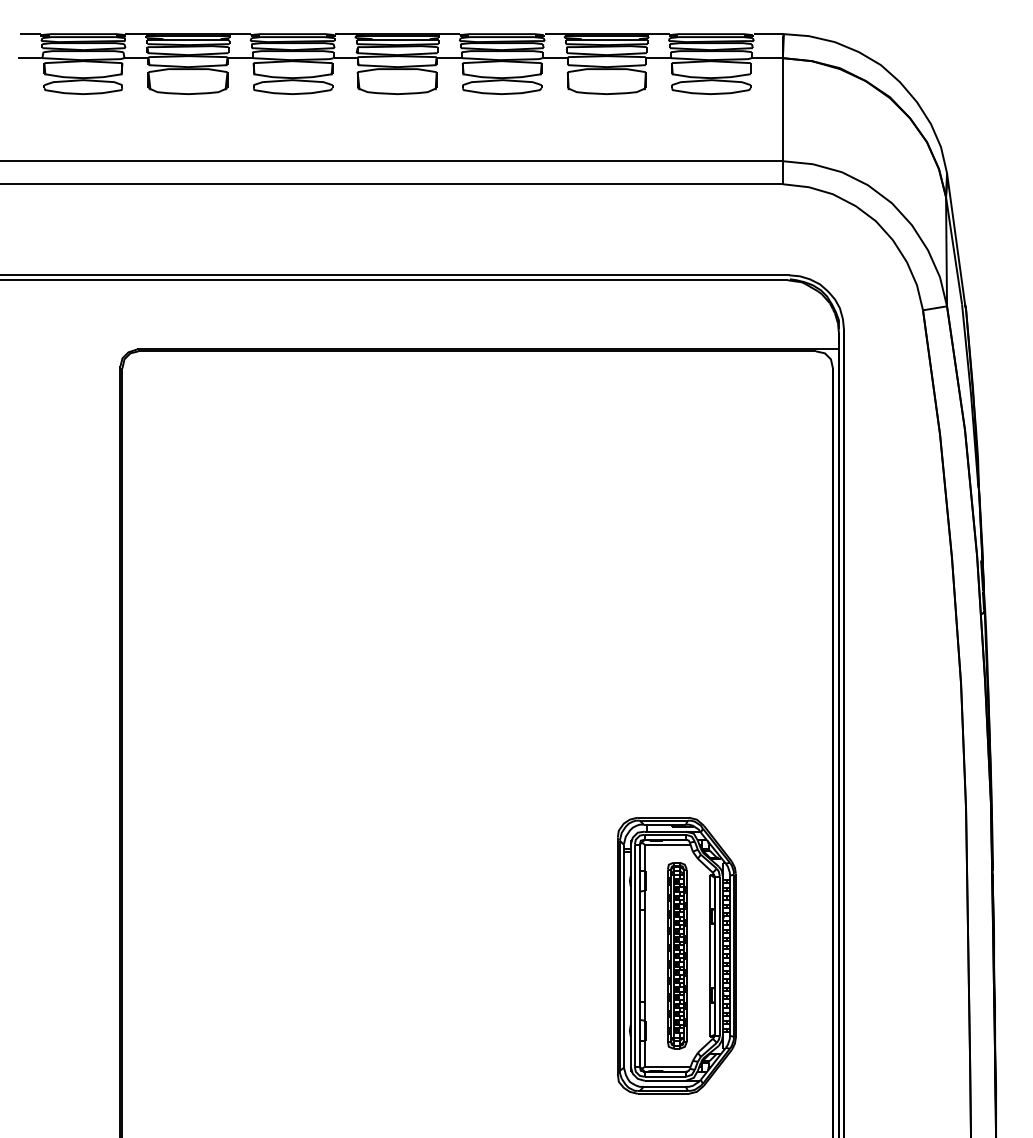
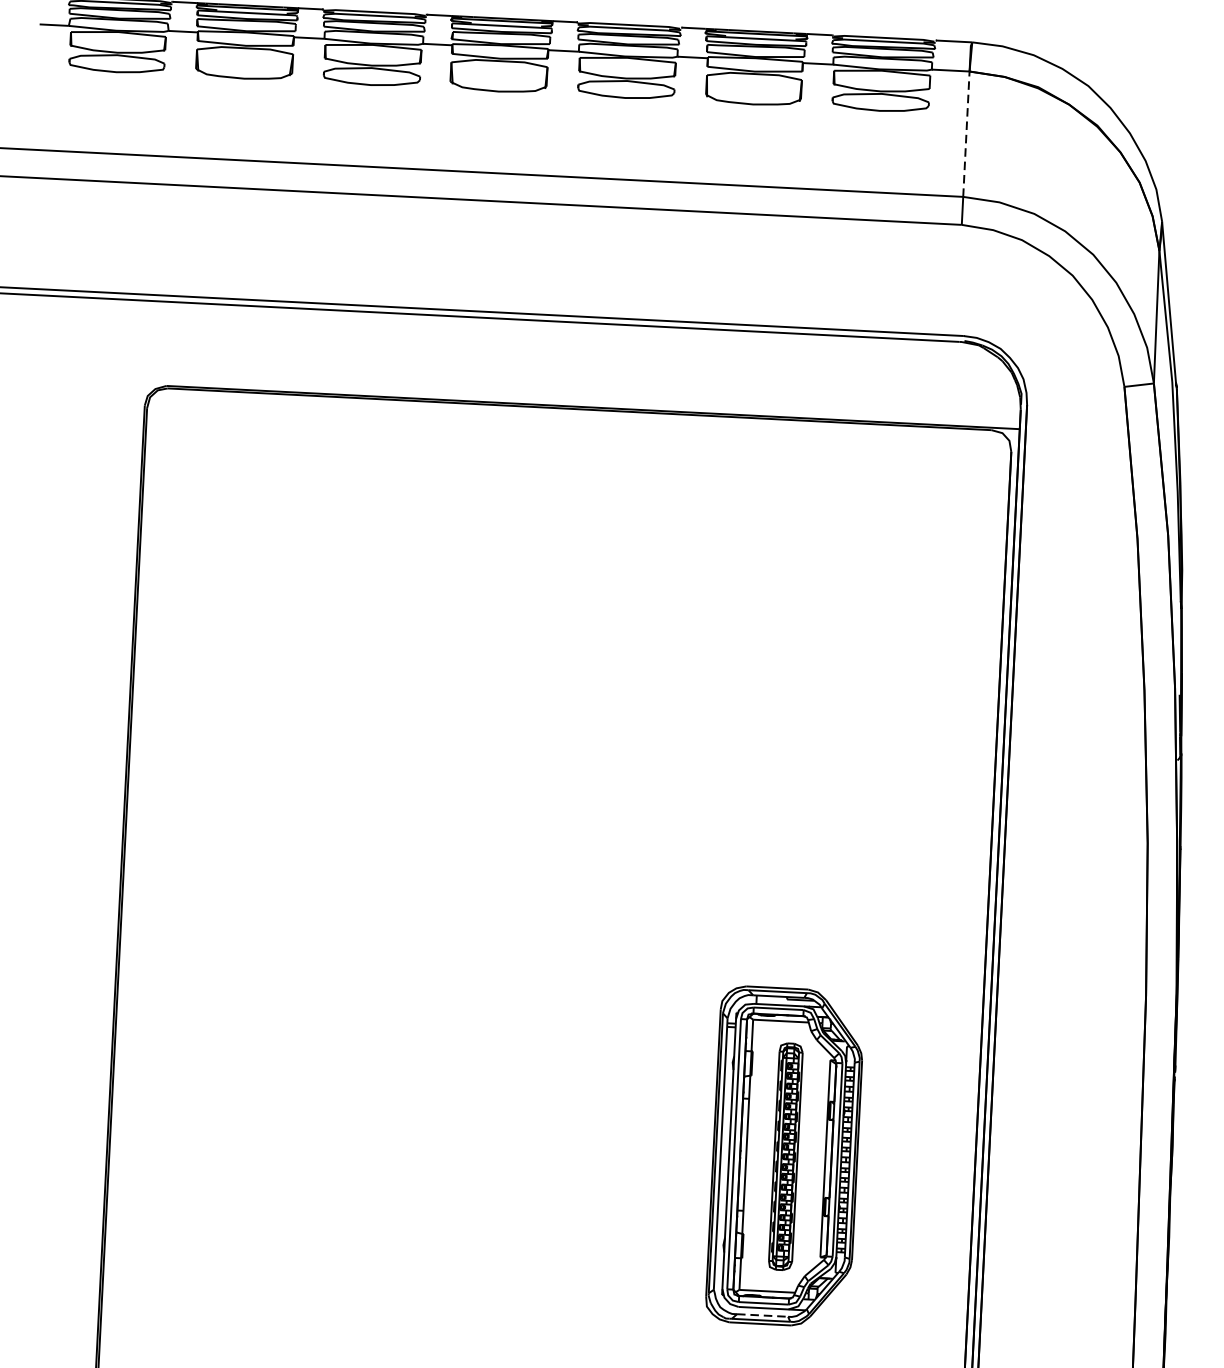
line: (782, 109) -> (965, 133), solid -> dashed
line: (665, 1086) -> (763, 1315), solid -> dashed

